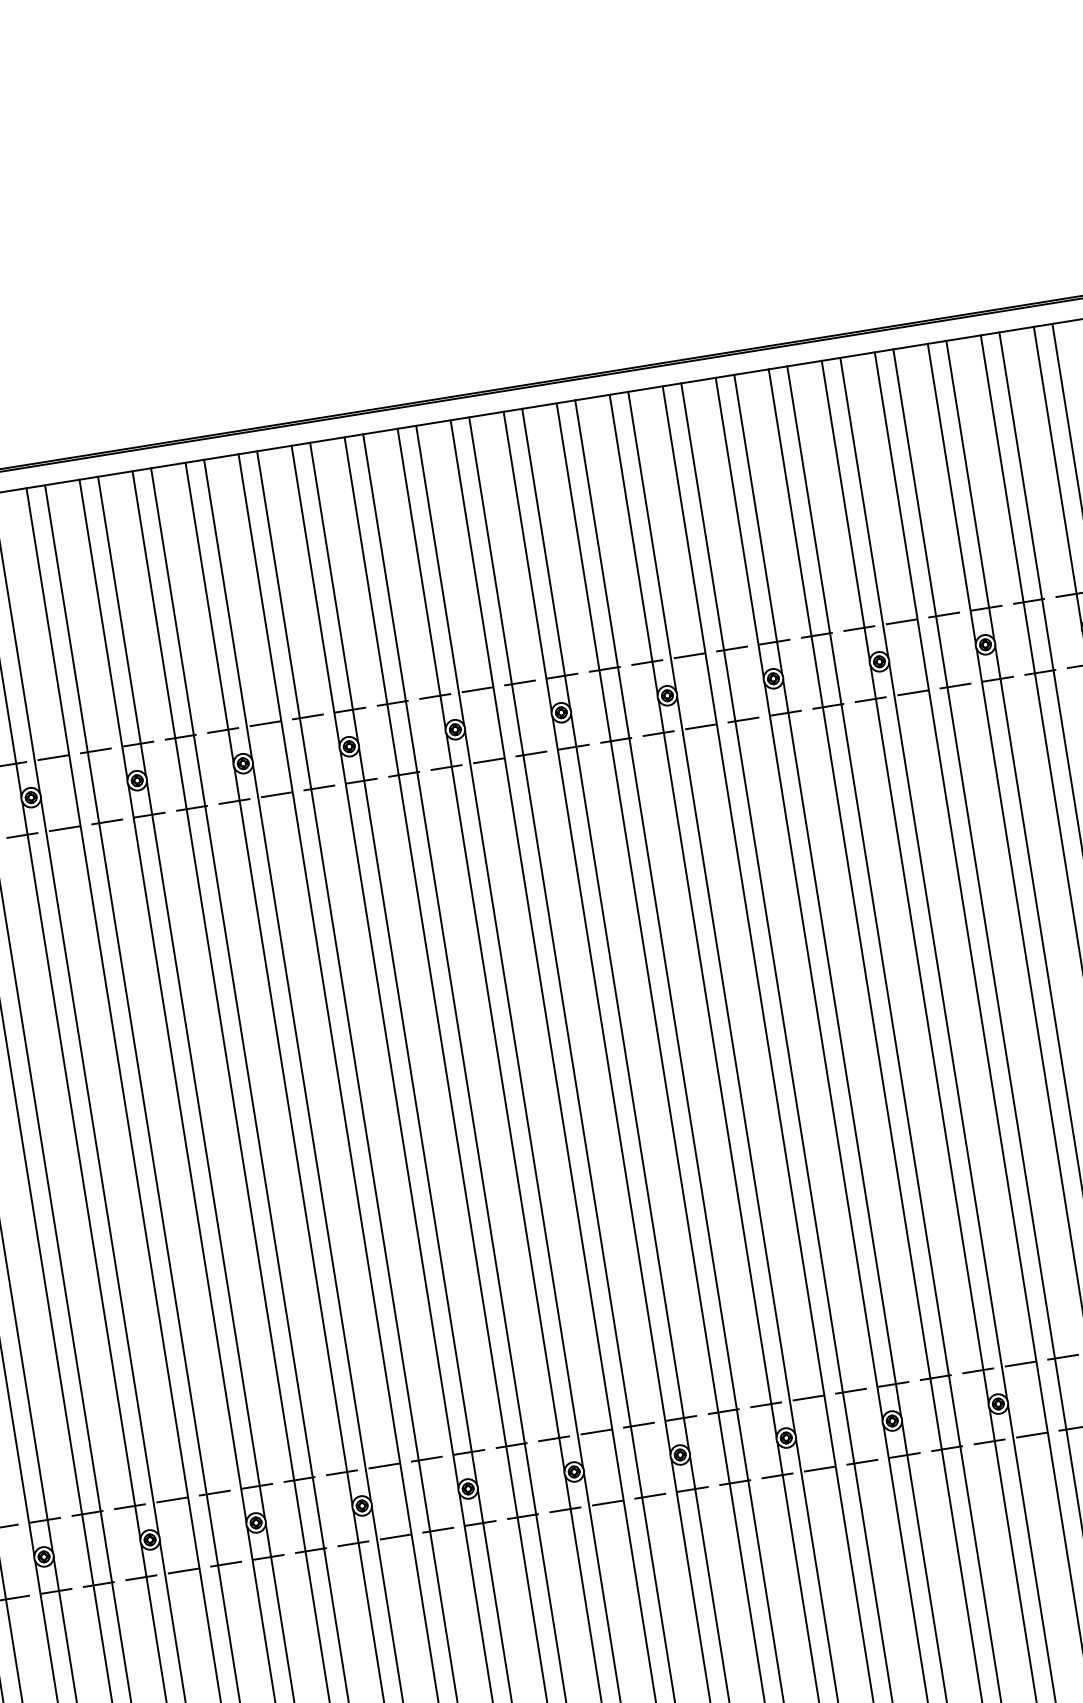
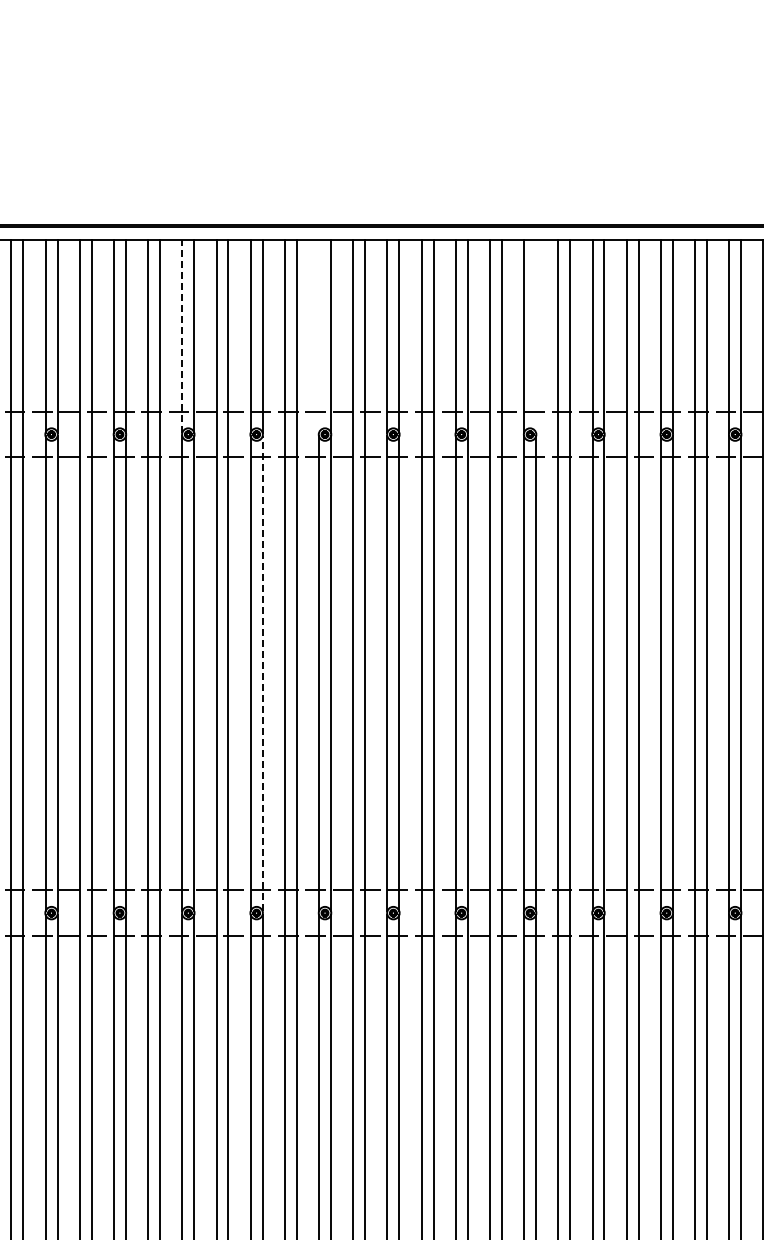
line: (758, 523) -> (536, 335), removed
line: (422, 577) -> (319, 335), removed
line: (209, 612) -> (182, 336), solid -> dashed
line: (417, 1115) -> (262, 673), solid -> dashed

